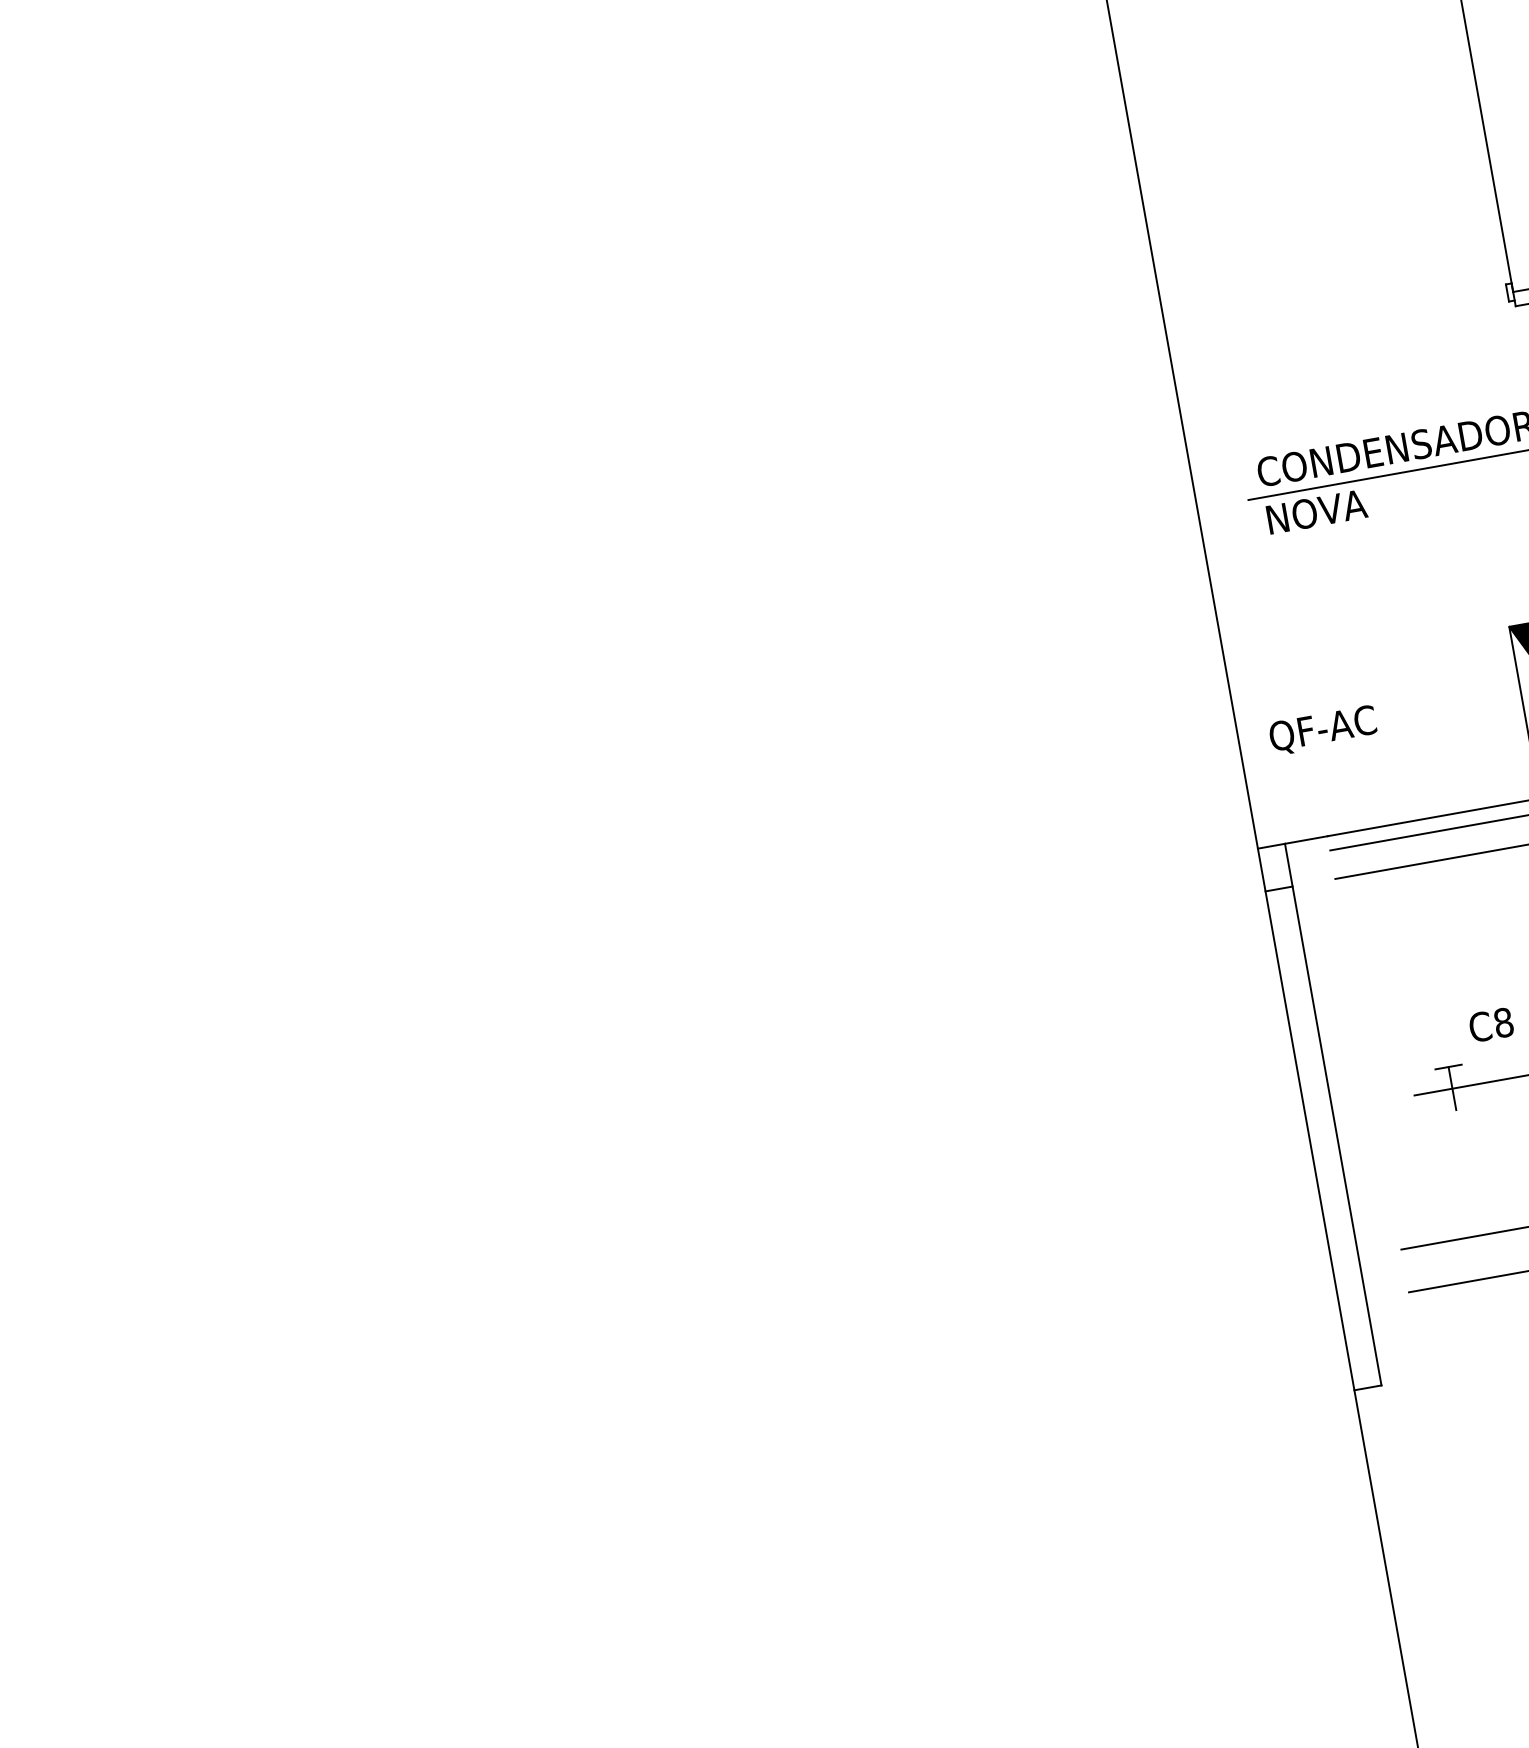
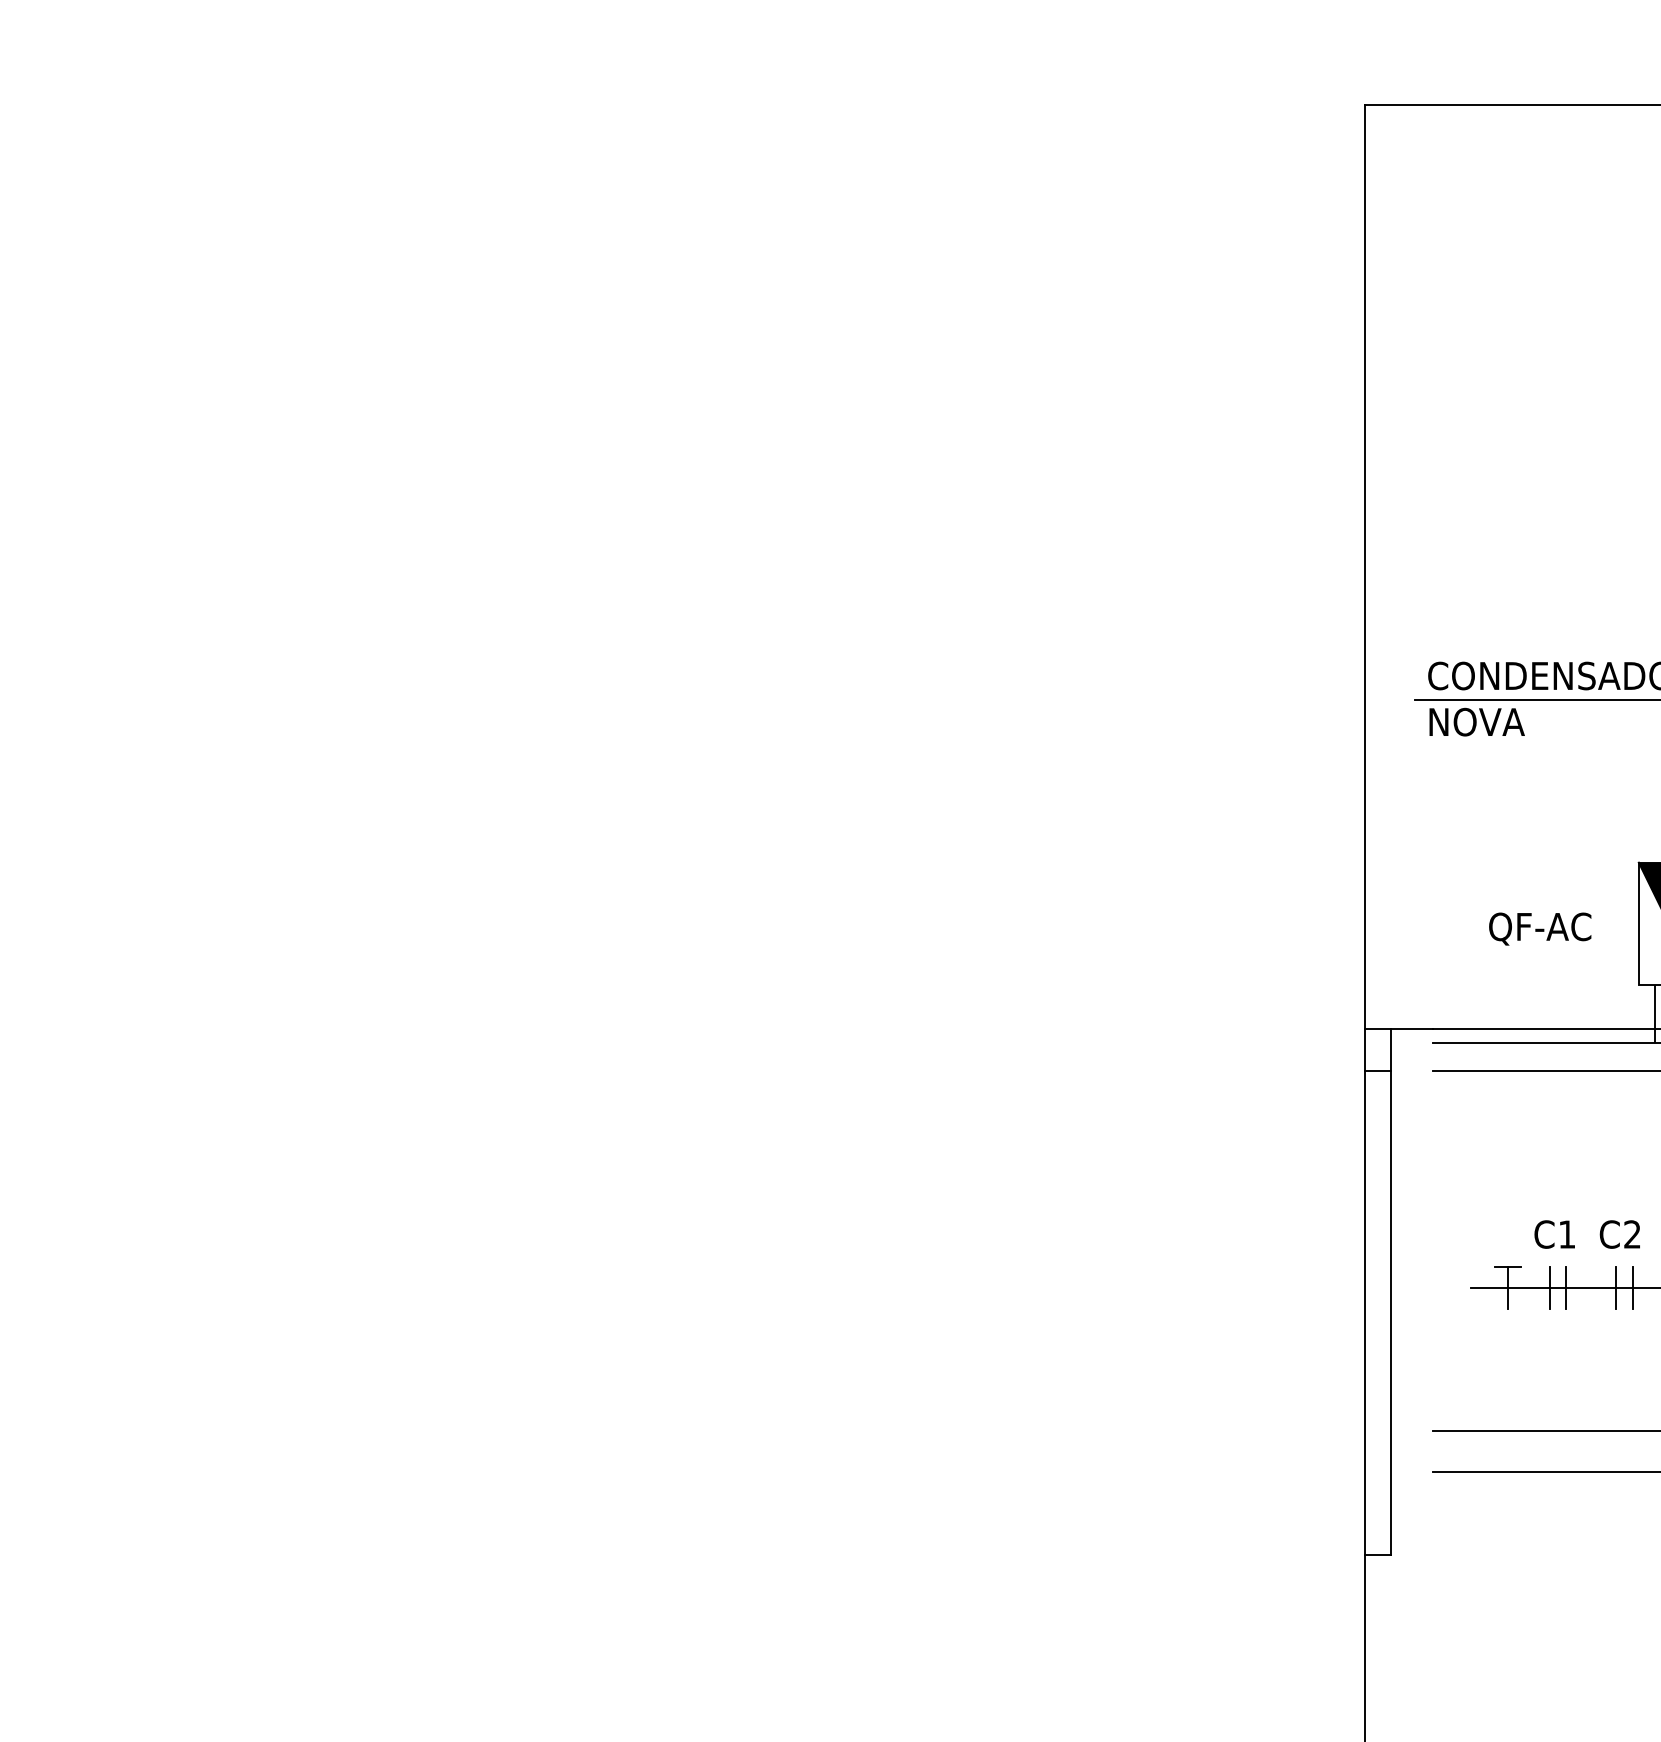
text: (1323, 729) -> (1540, 928), moved
text: (1502, 1022) -> (1566, 1234), C8 -> C1
line: (1512, 1077) -> (1566, 1287), added
line: (1495, 1080) -> (1549, 1287), added

